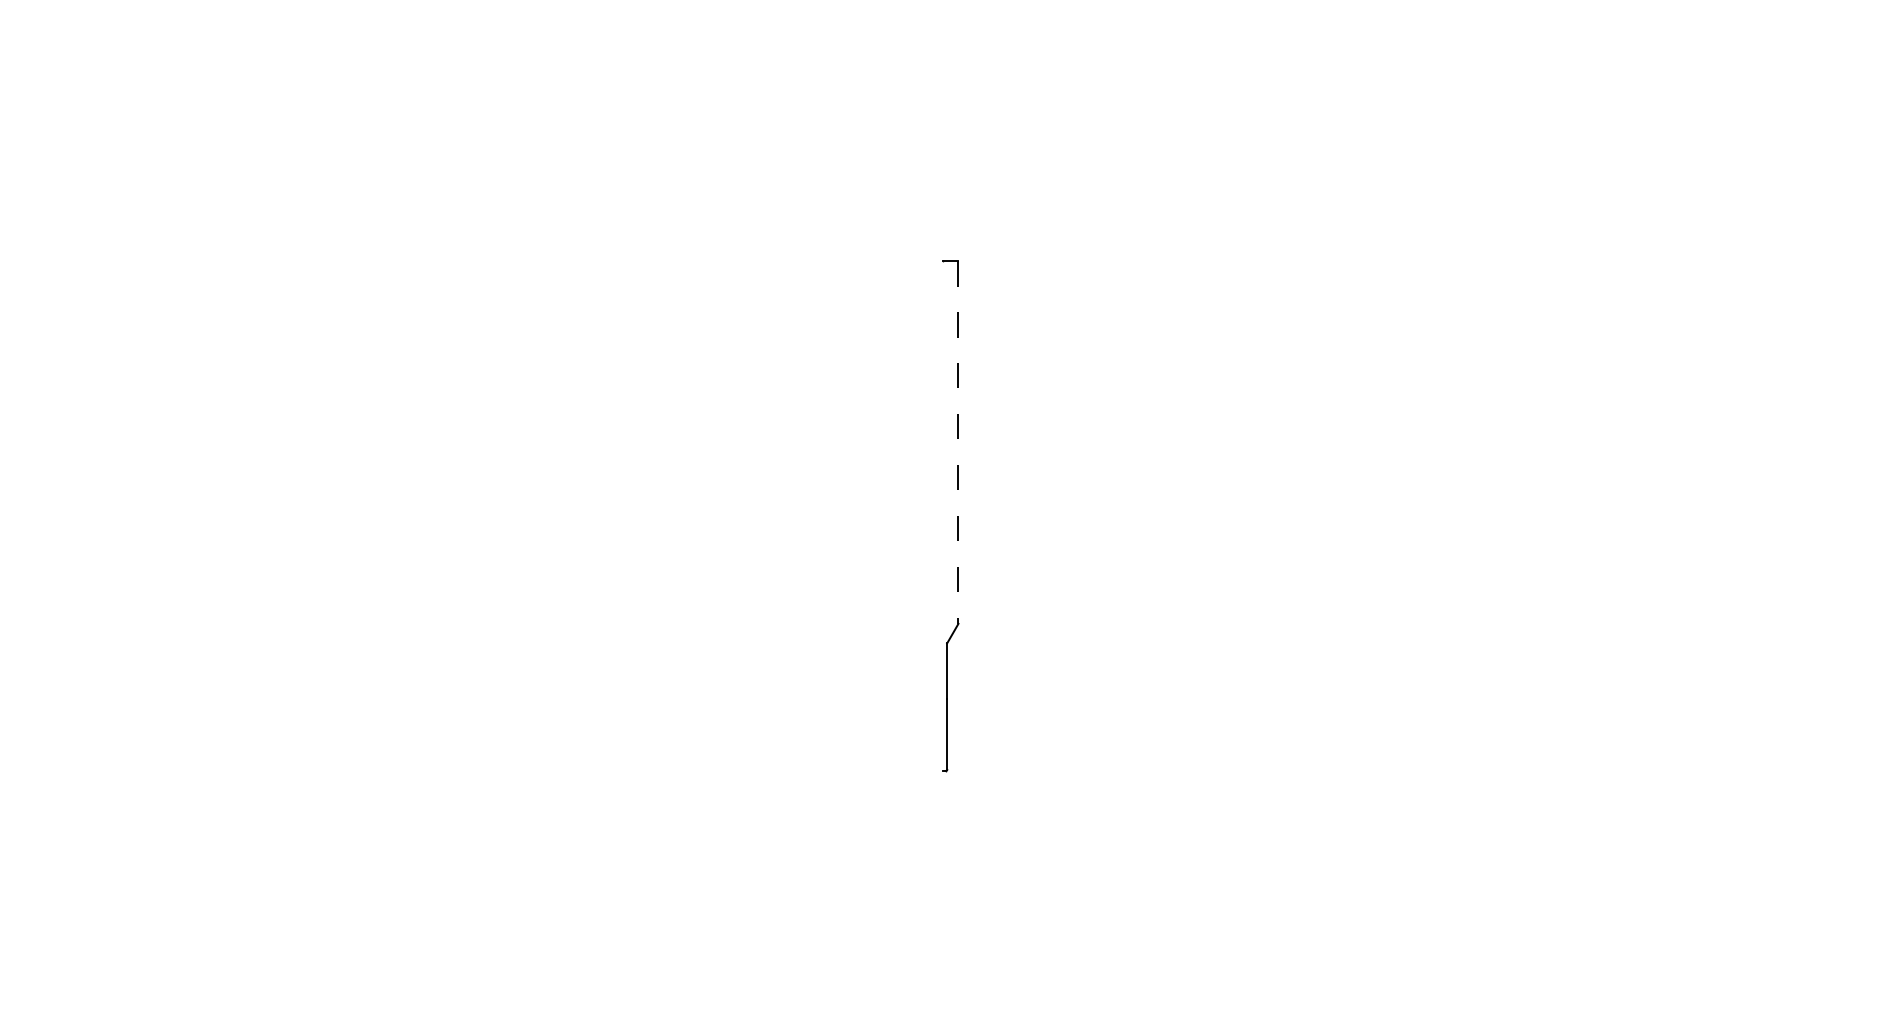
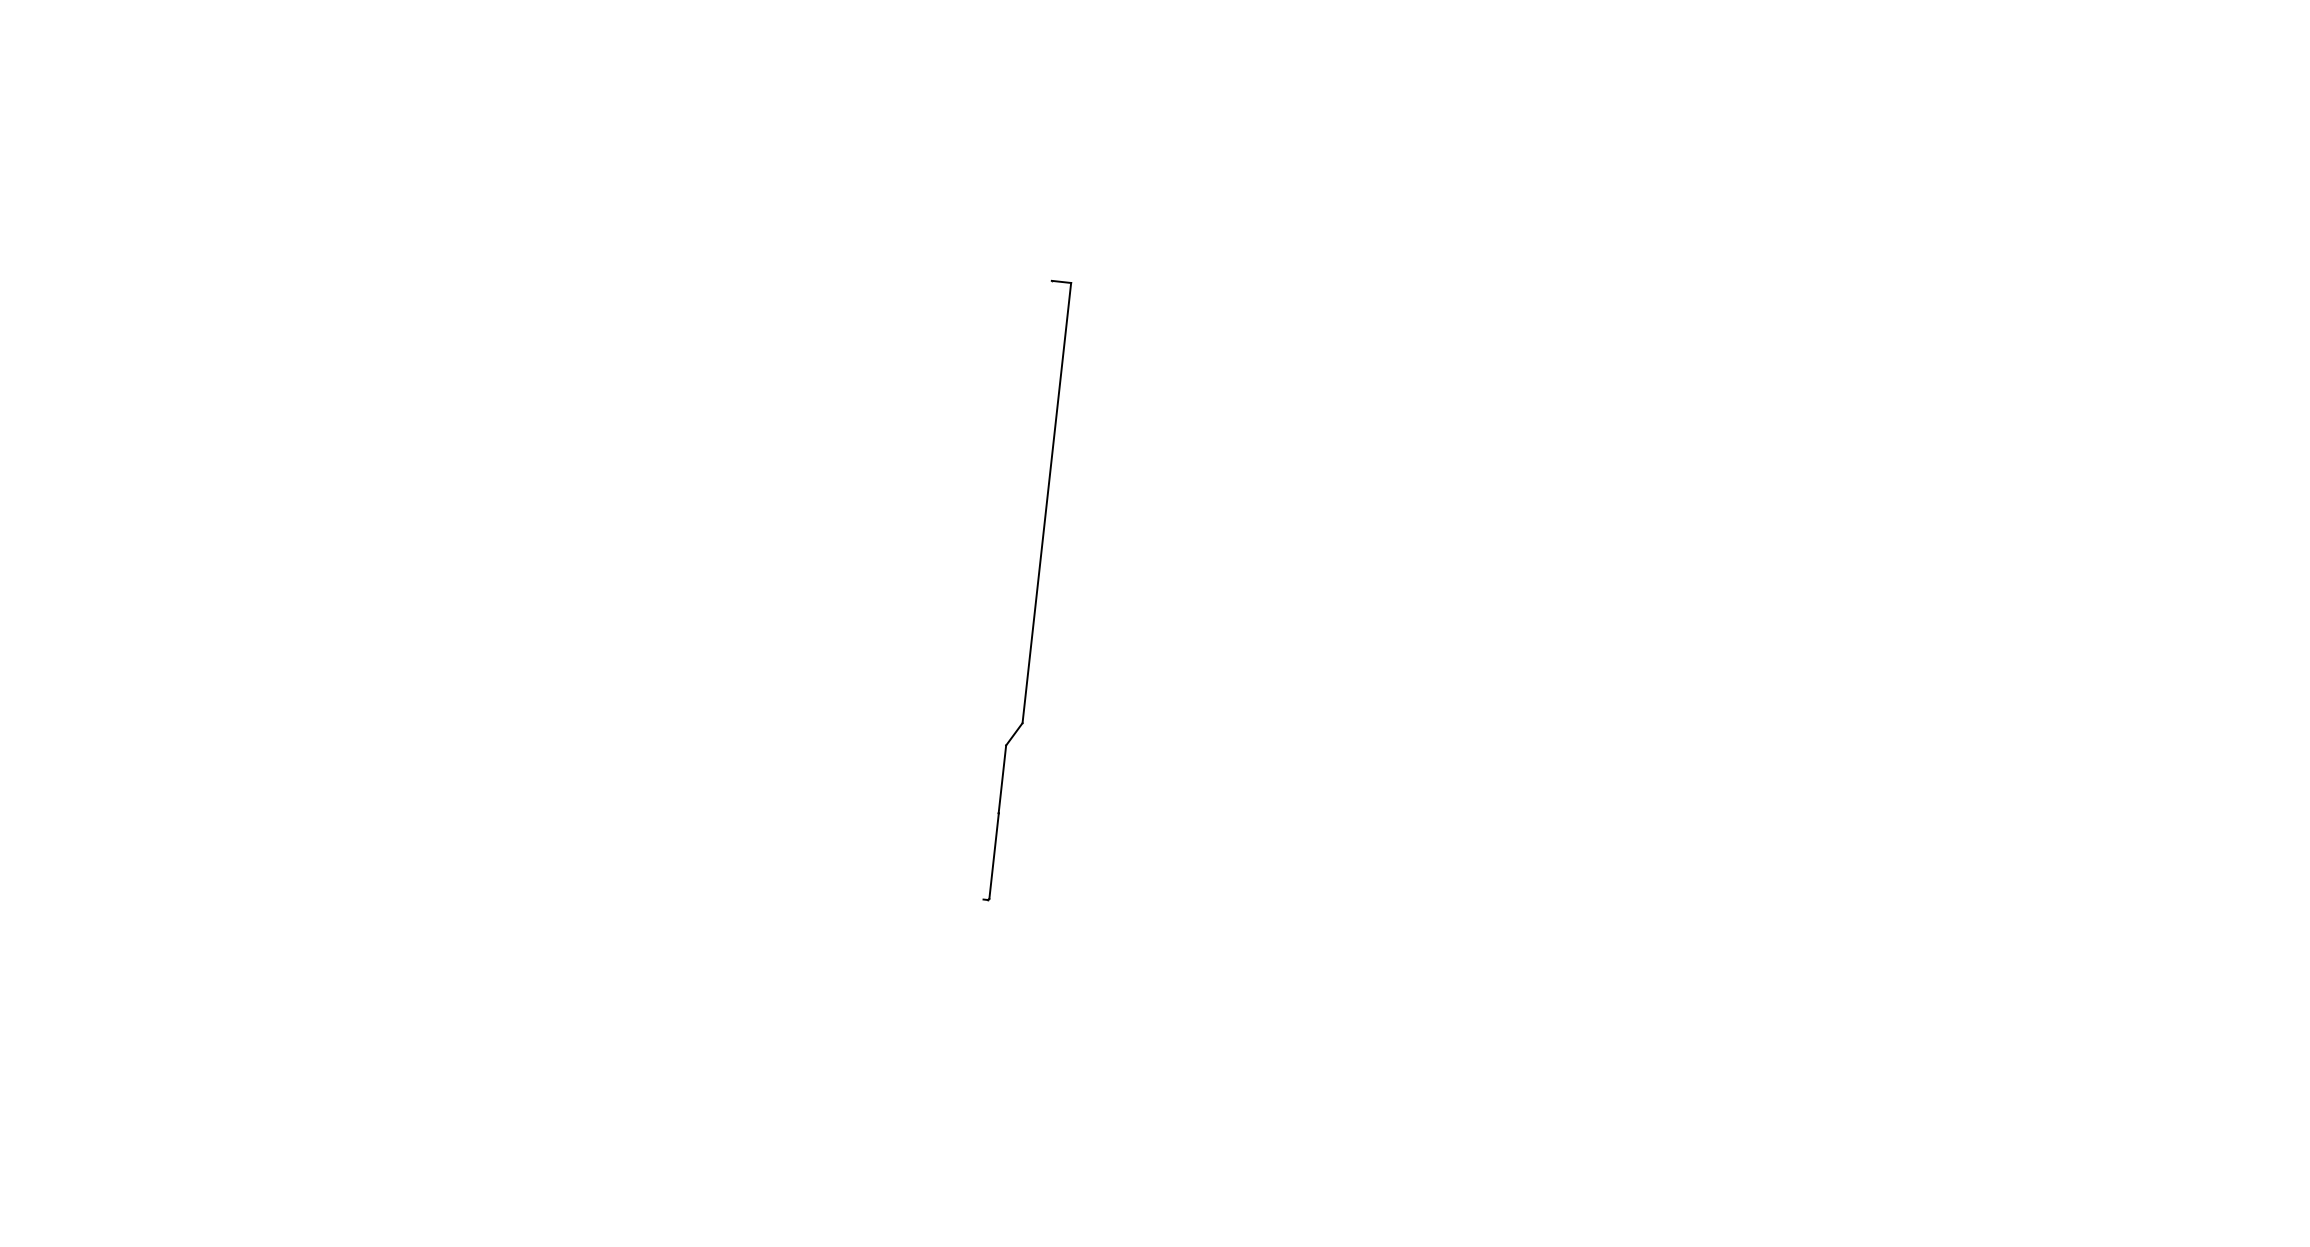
line: (958, 442) -> (1046, 503), dashed -> solid

